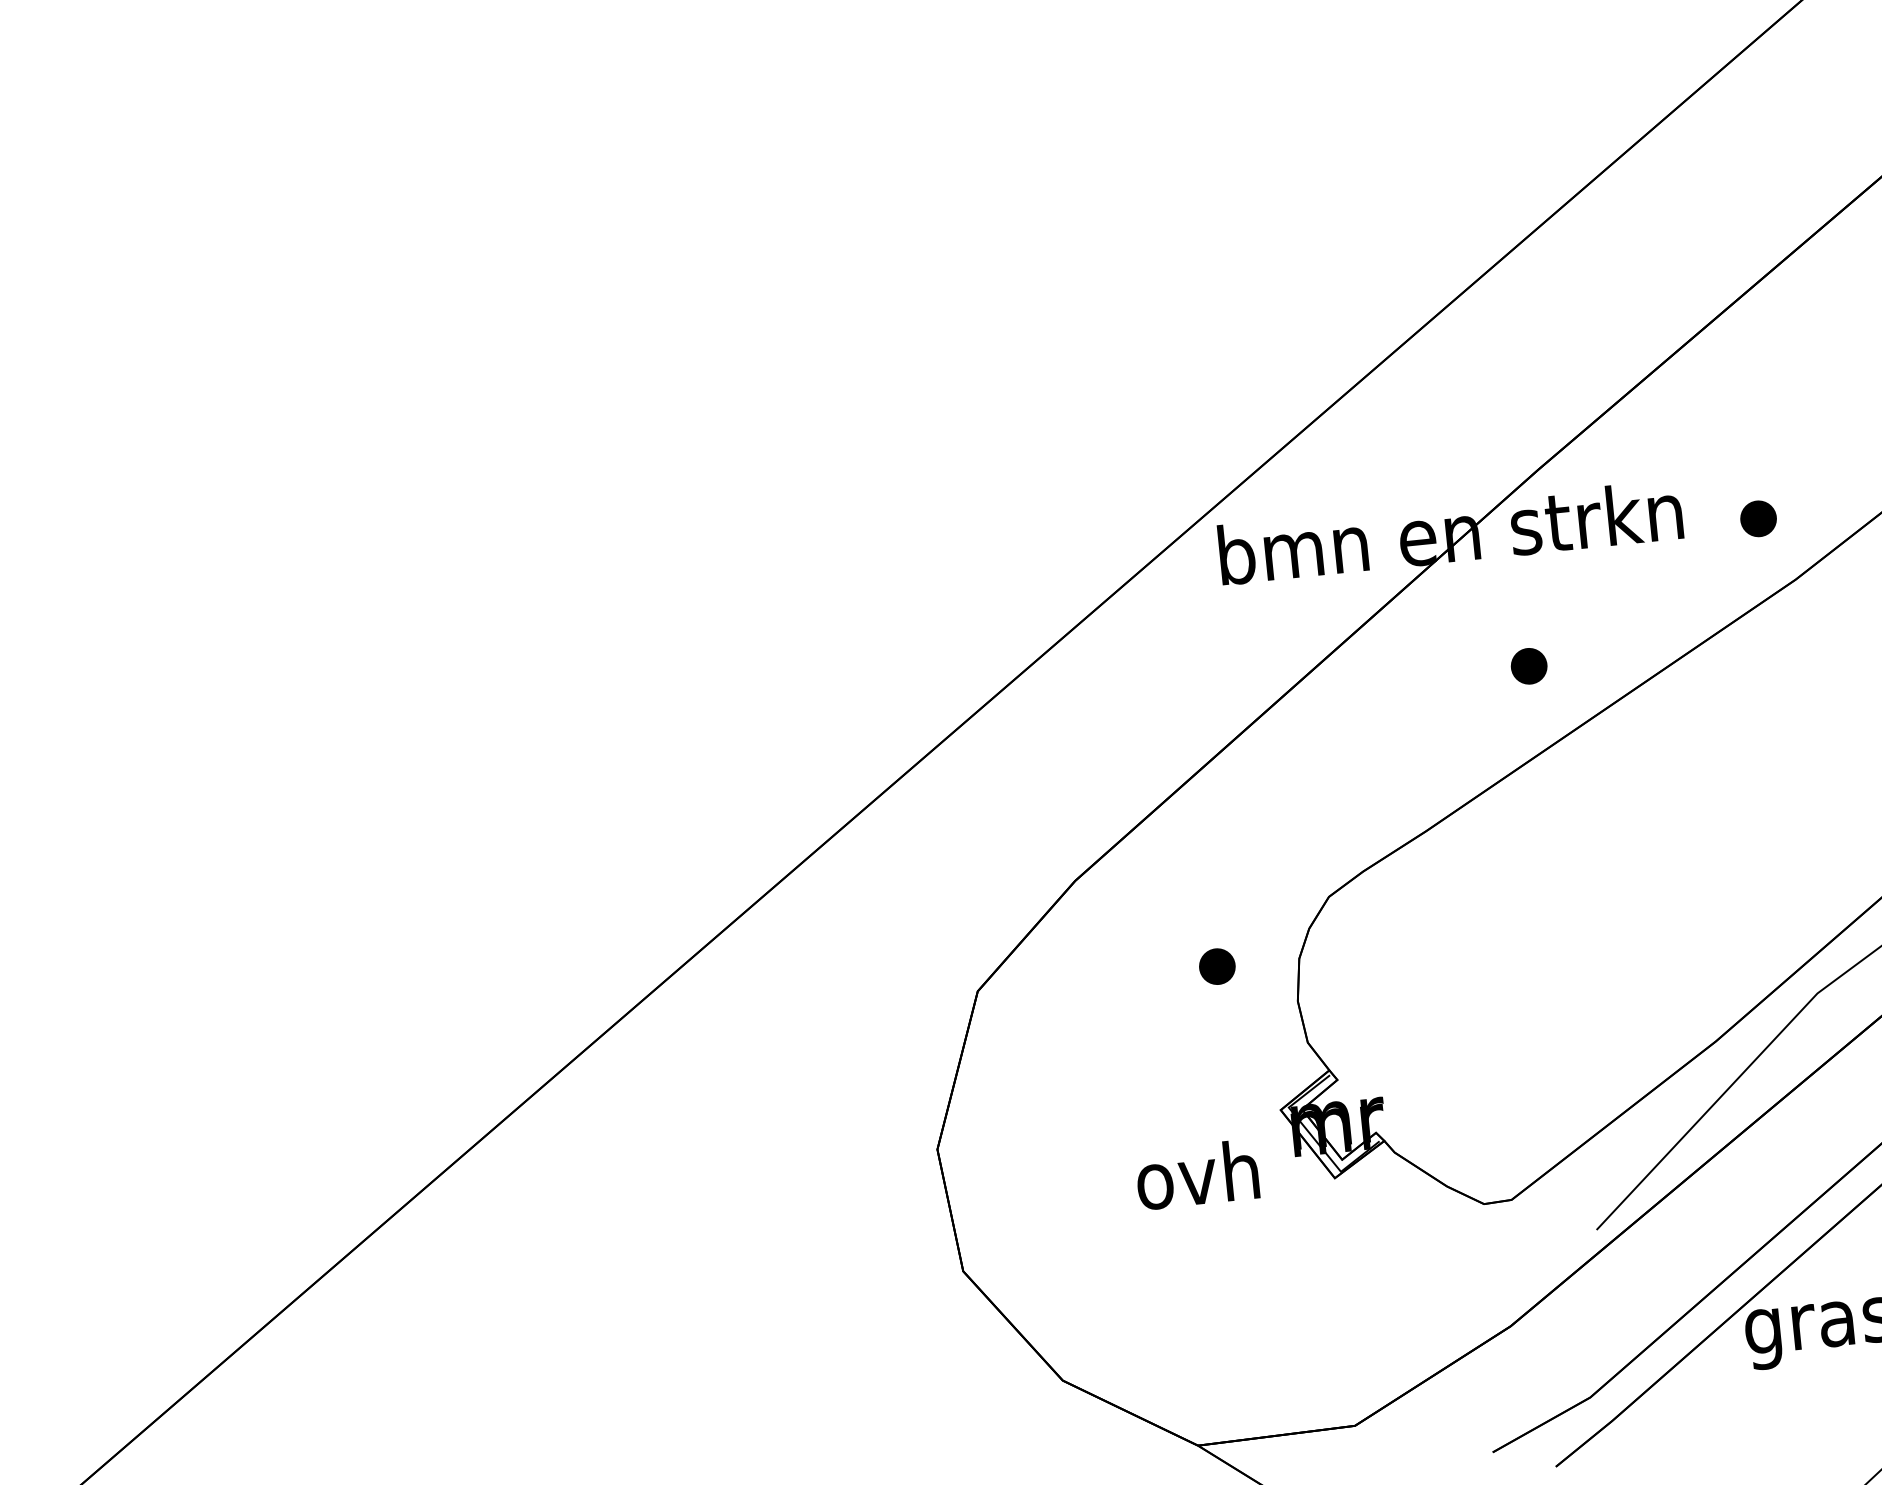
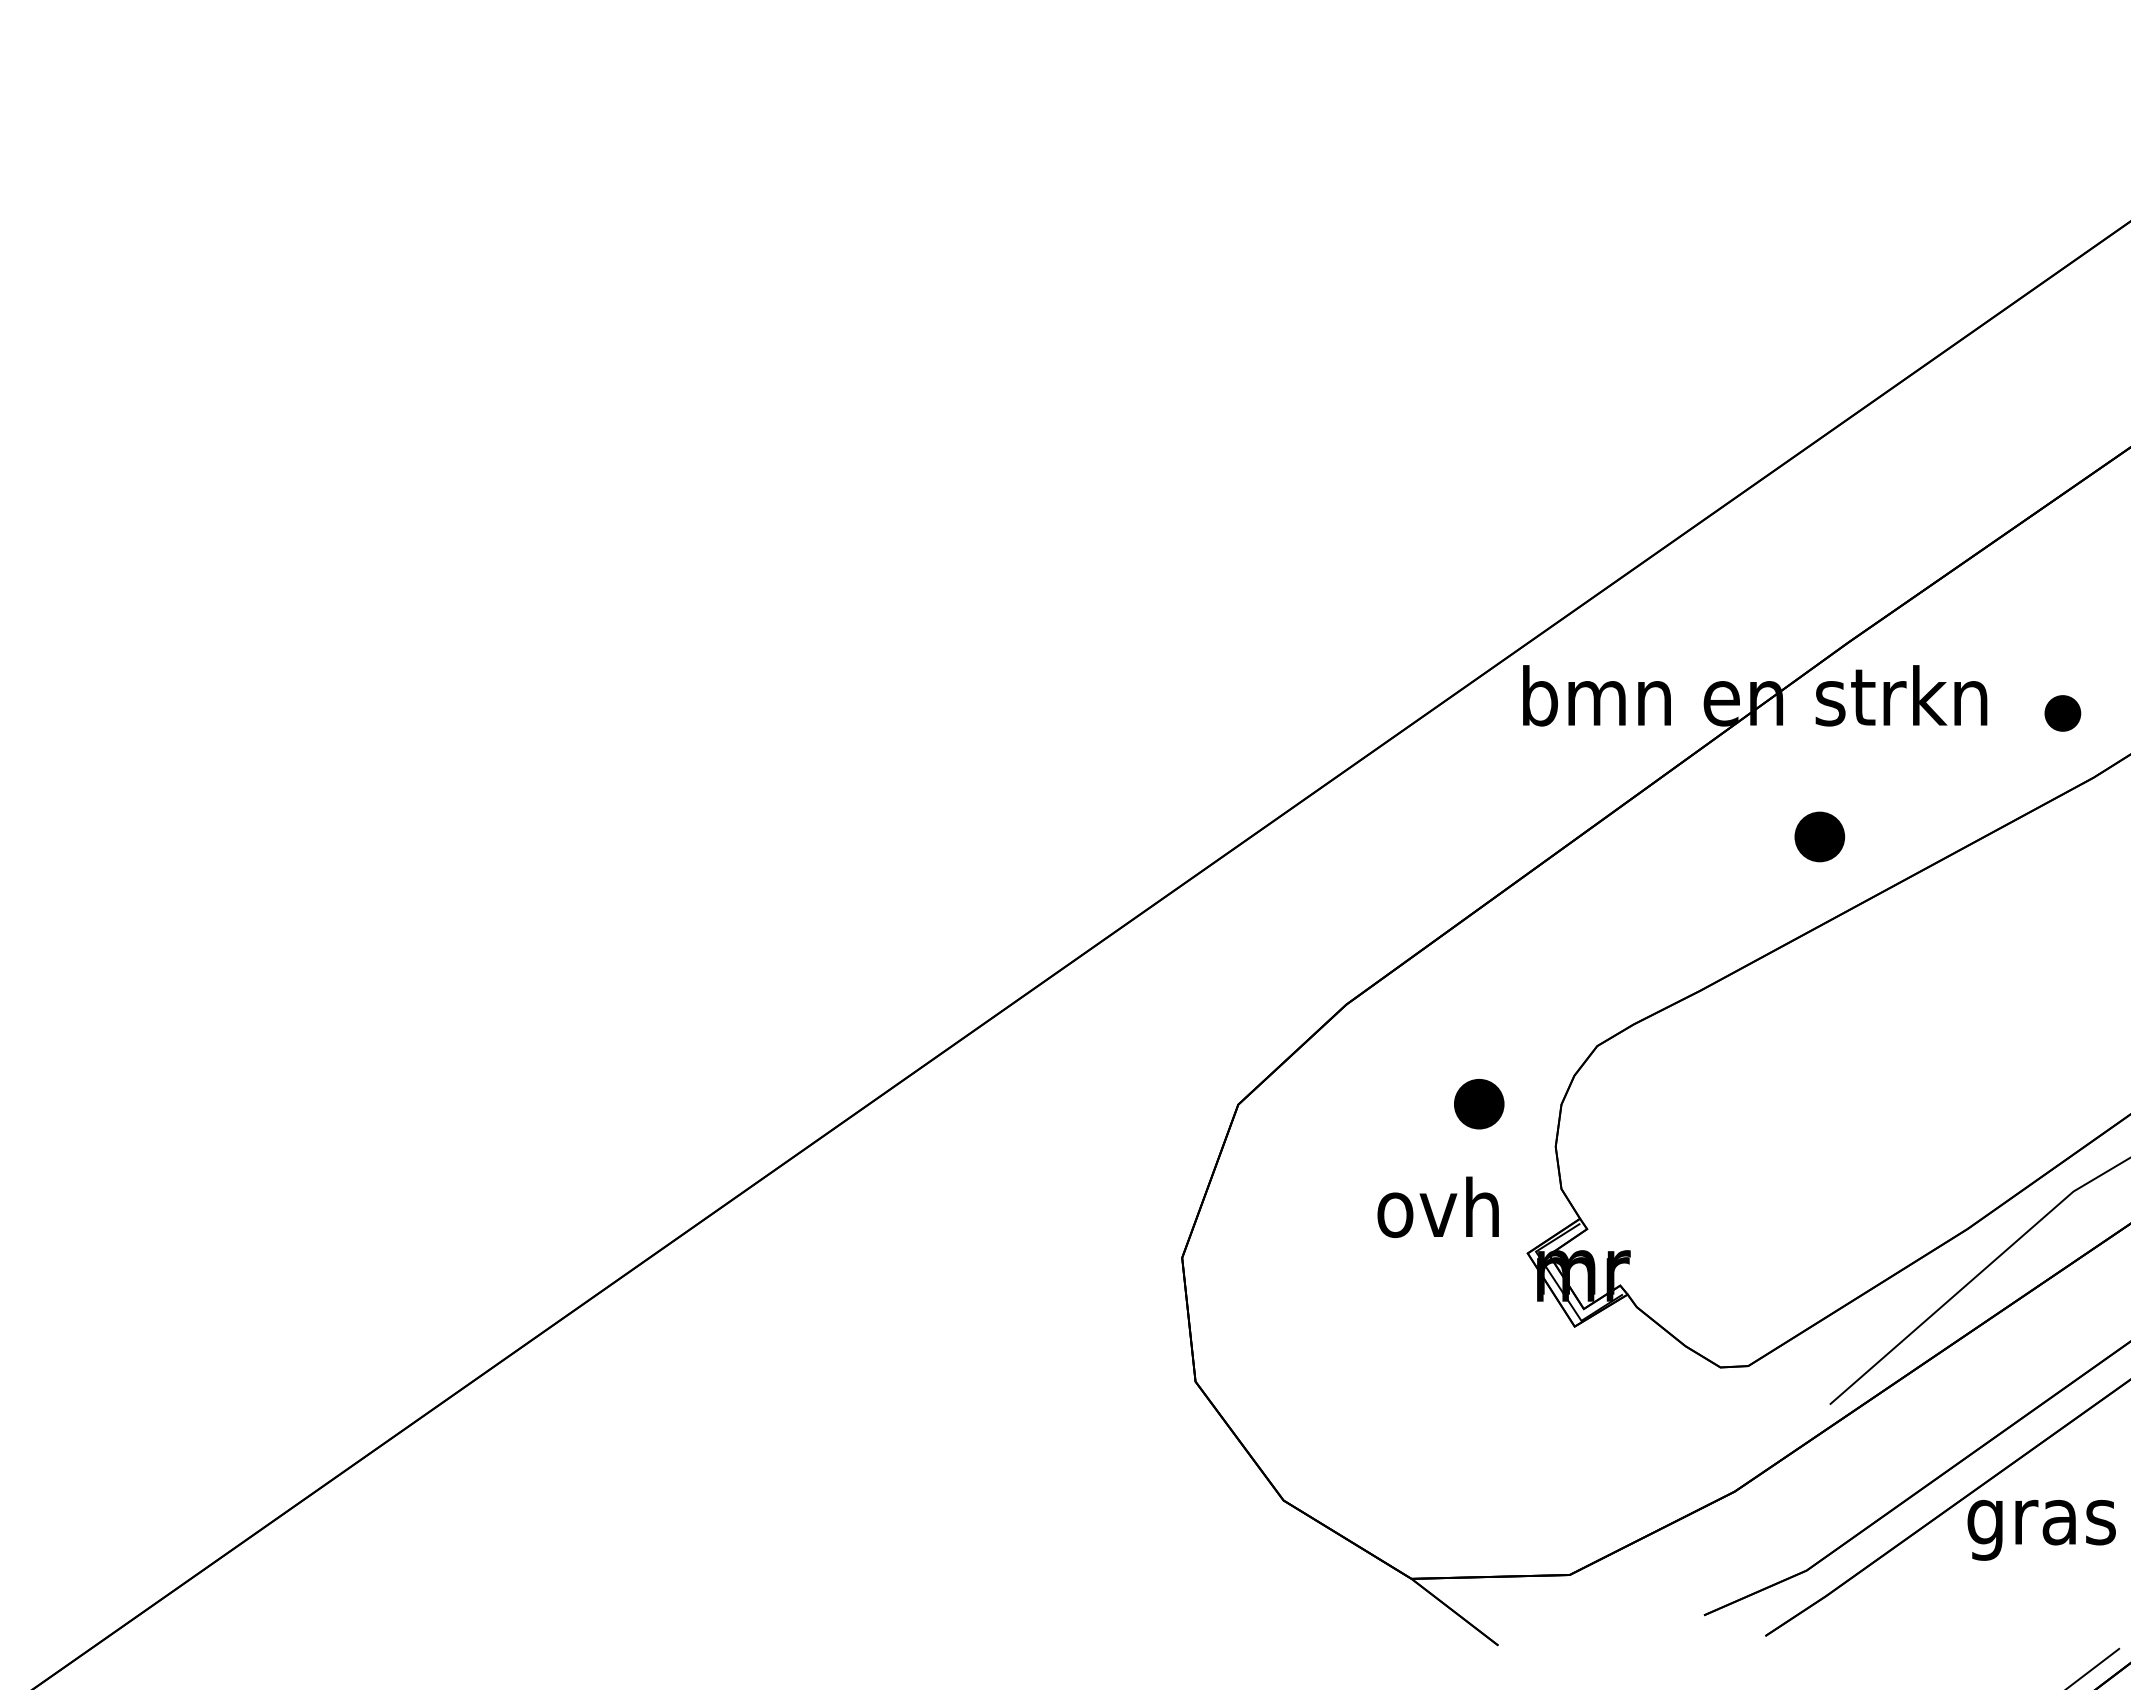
part: (1528, 665) -> (1819, 836), size x1.4
part: (1216, 966) -> (1478, 1104), size x1.4
text: (1196, 1175) -> (1437, 1207), moved

